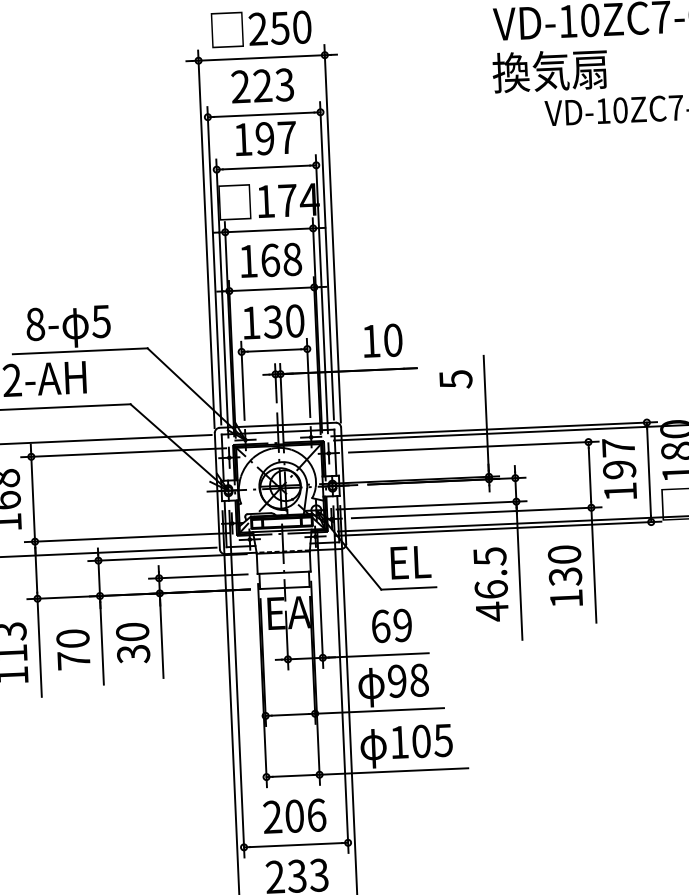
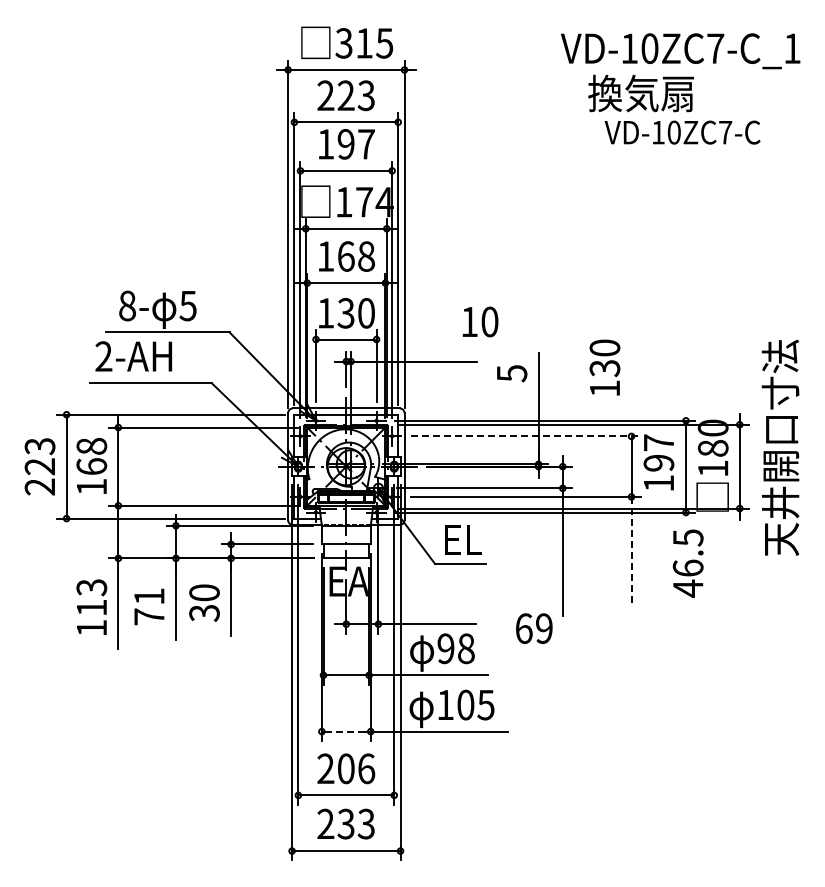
text: (280, 28) -> (364, 43), 250 -> 315
text: (549, 70) -> (640, 93), moved
text: (382, 340) -> (480, 321), moved
line: (474, 447) -> (526, 436), solid -> dashed
line: (593, 564) -> (631, 549), solid -> dashed
text: (564, 575) -> (604, 367), moved
text: (490, 584) -> (687, 563), moved
text: (392, 625) -> (534, 628), moved
text: (73, 638) -> (149, 596), 70 -> 71
line: (293, 775) -> (346, 731), solid -> dashed

